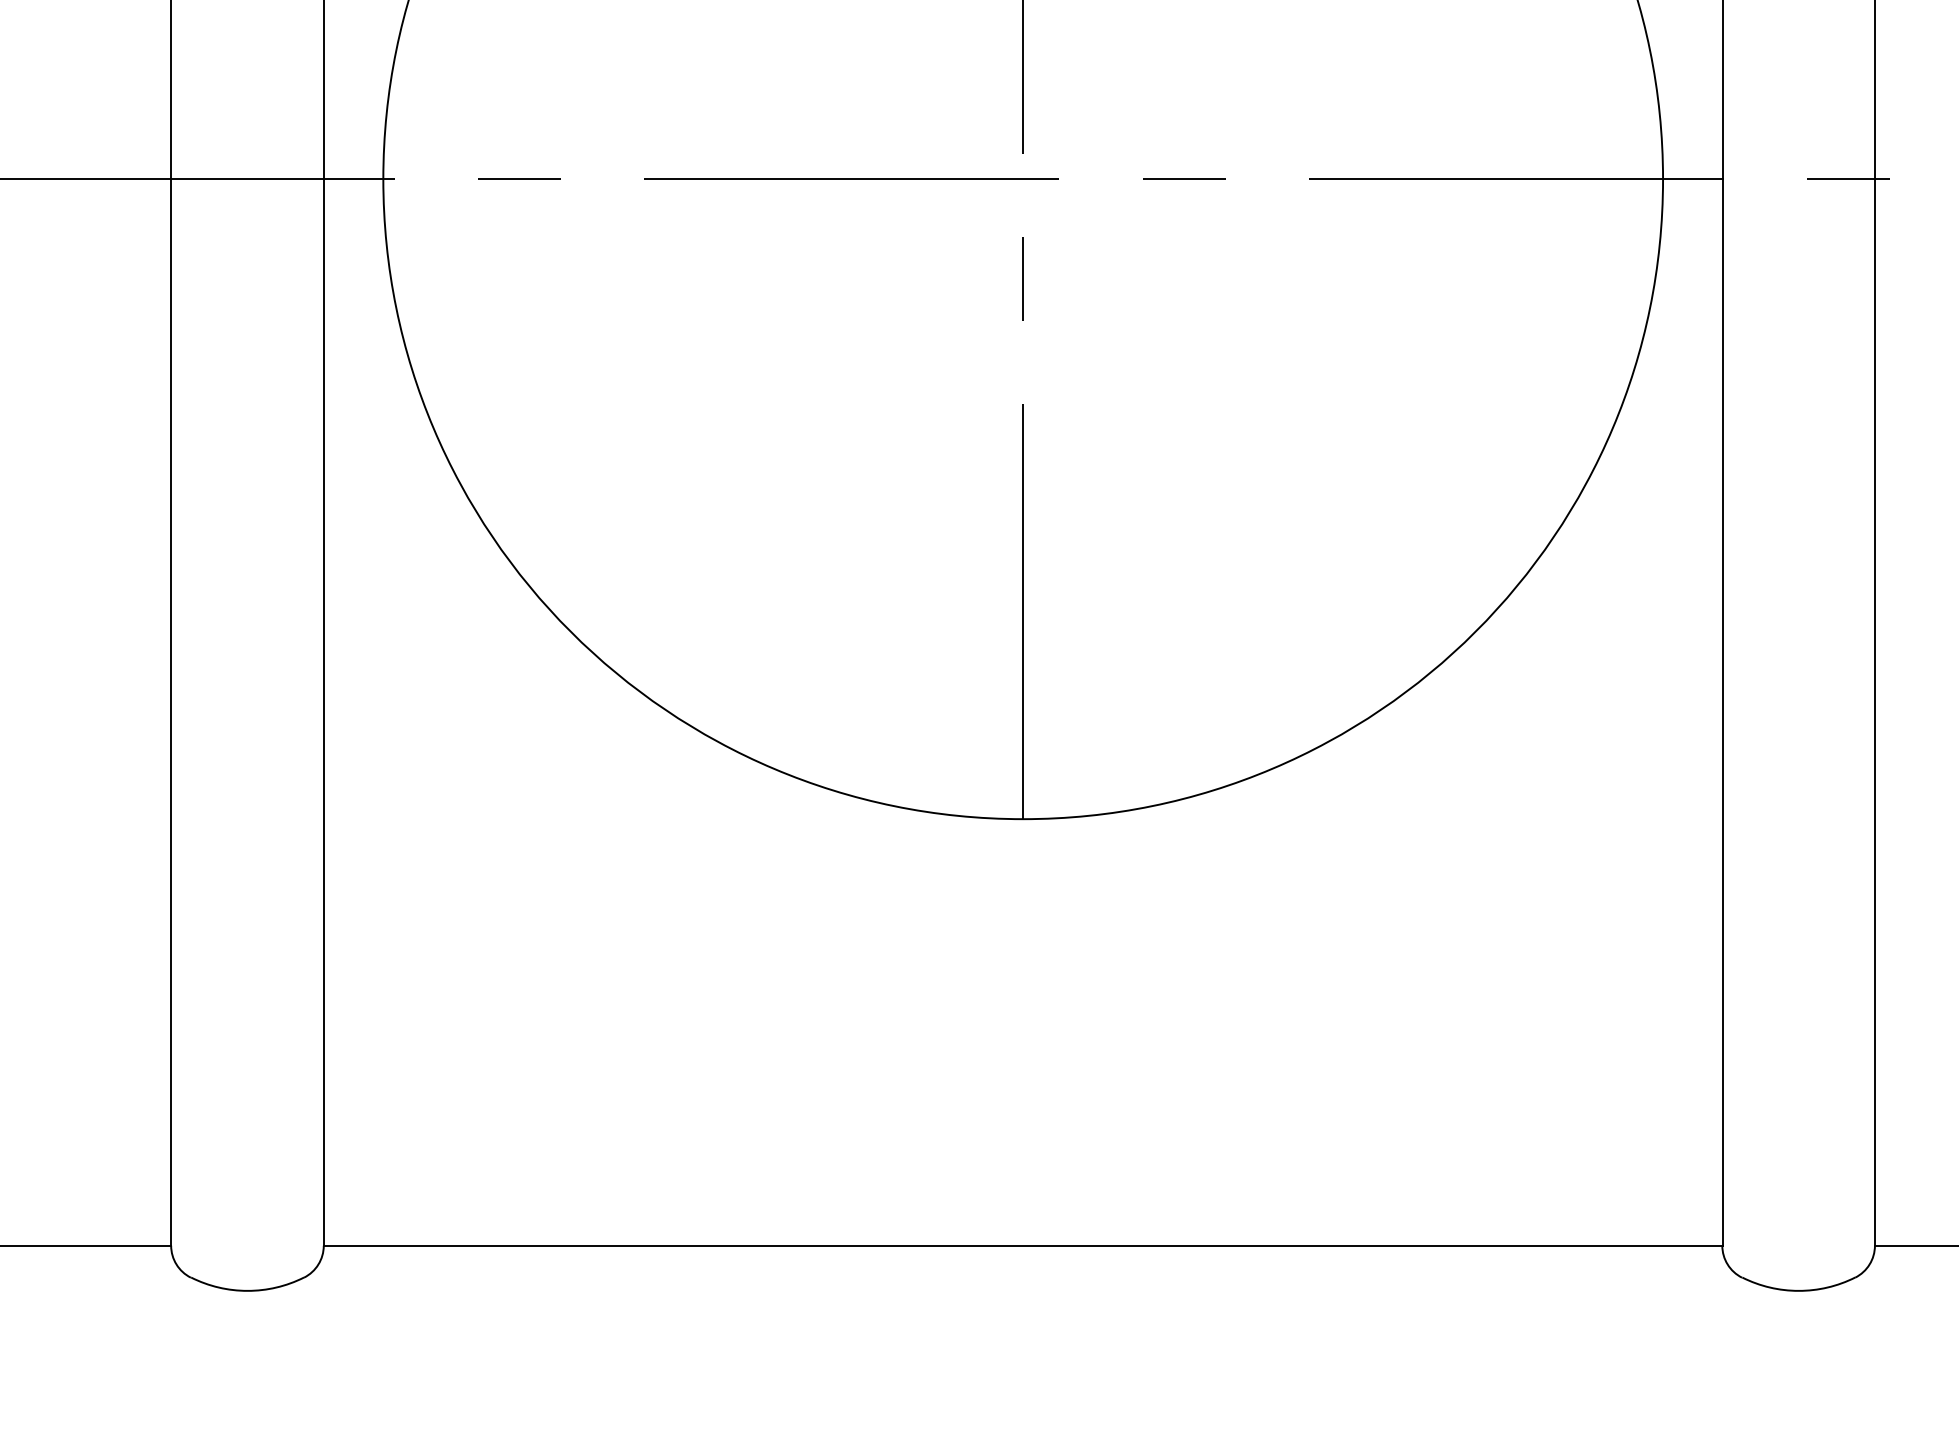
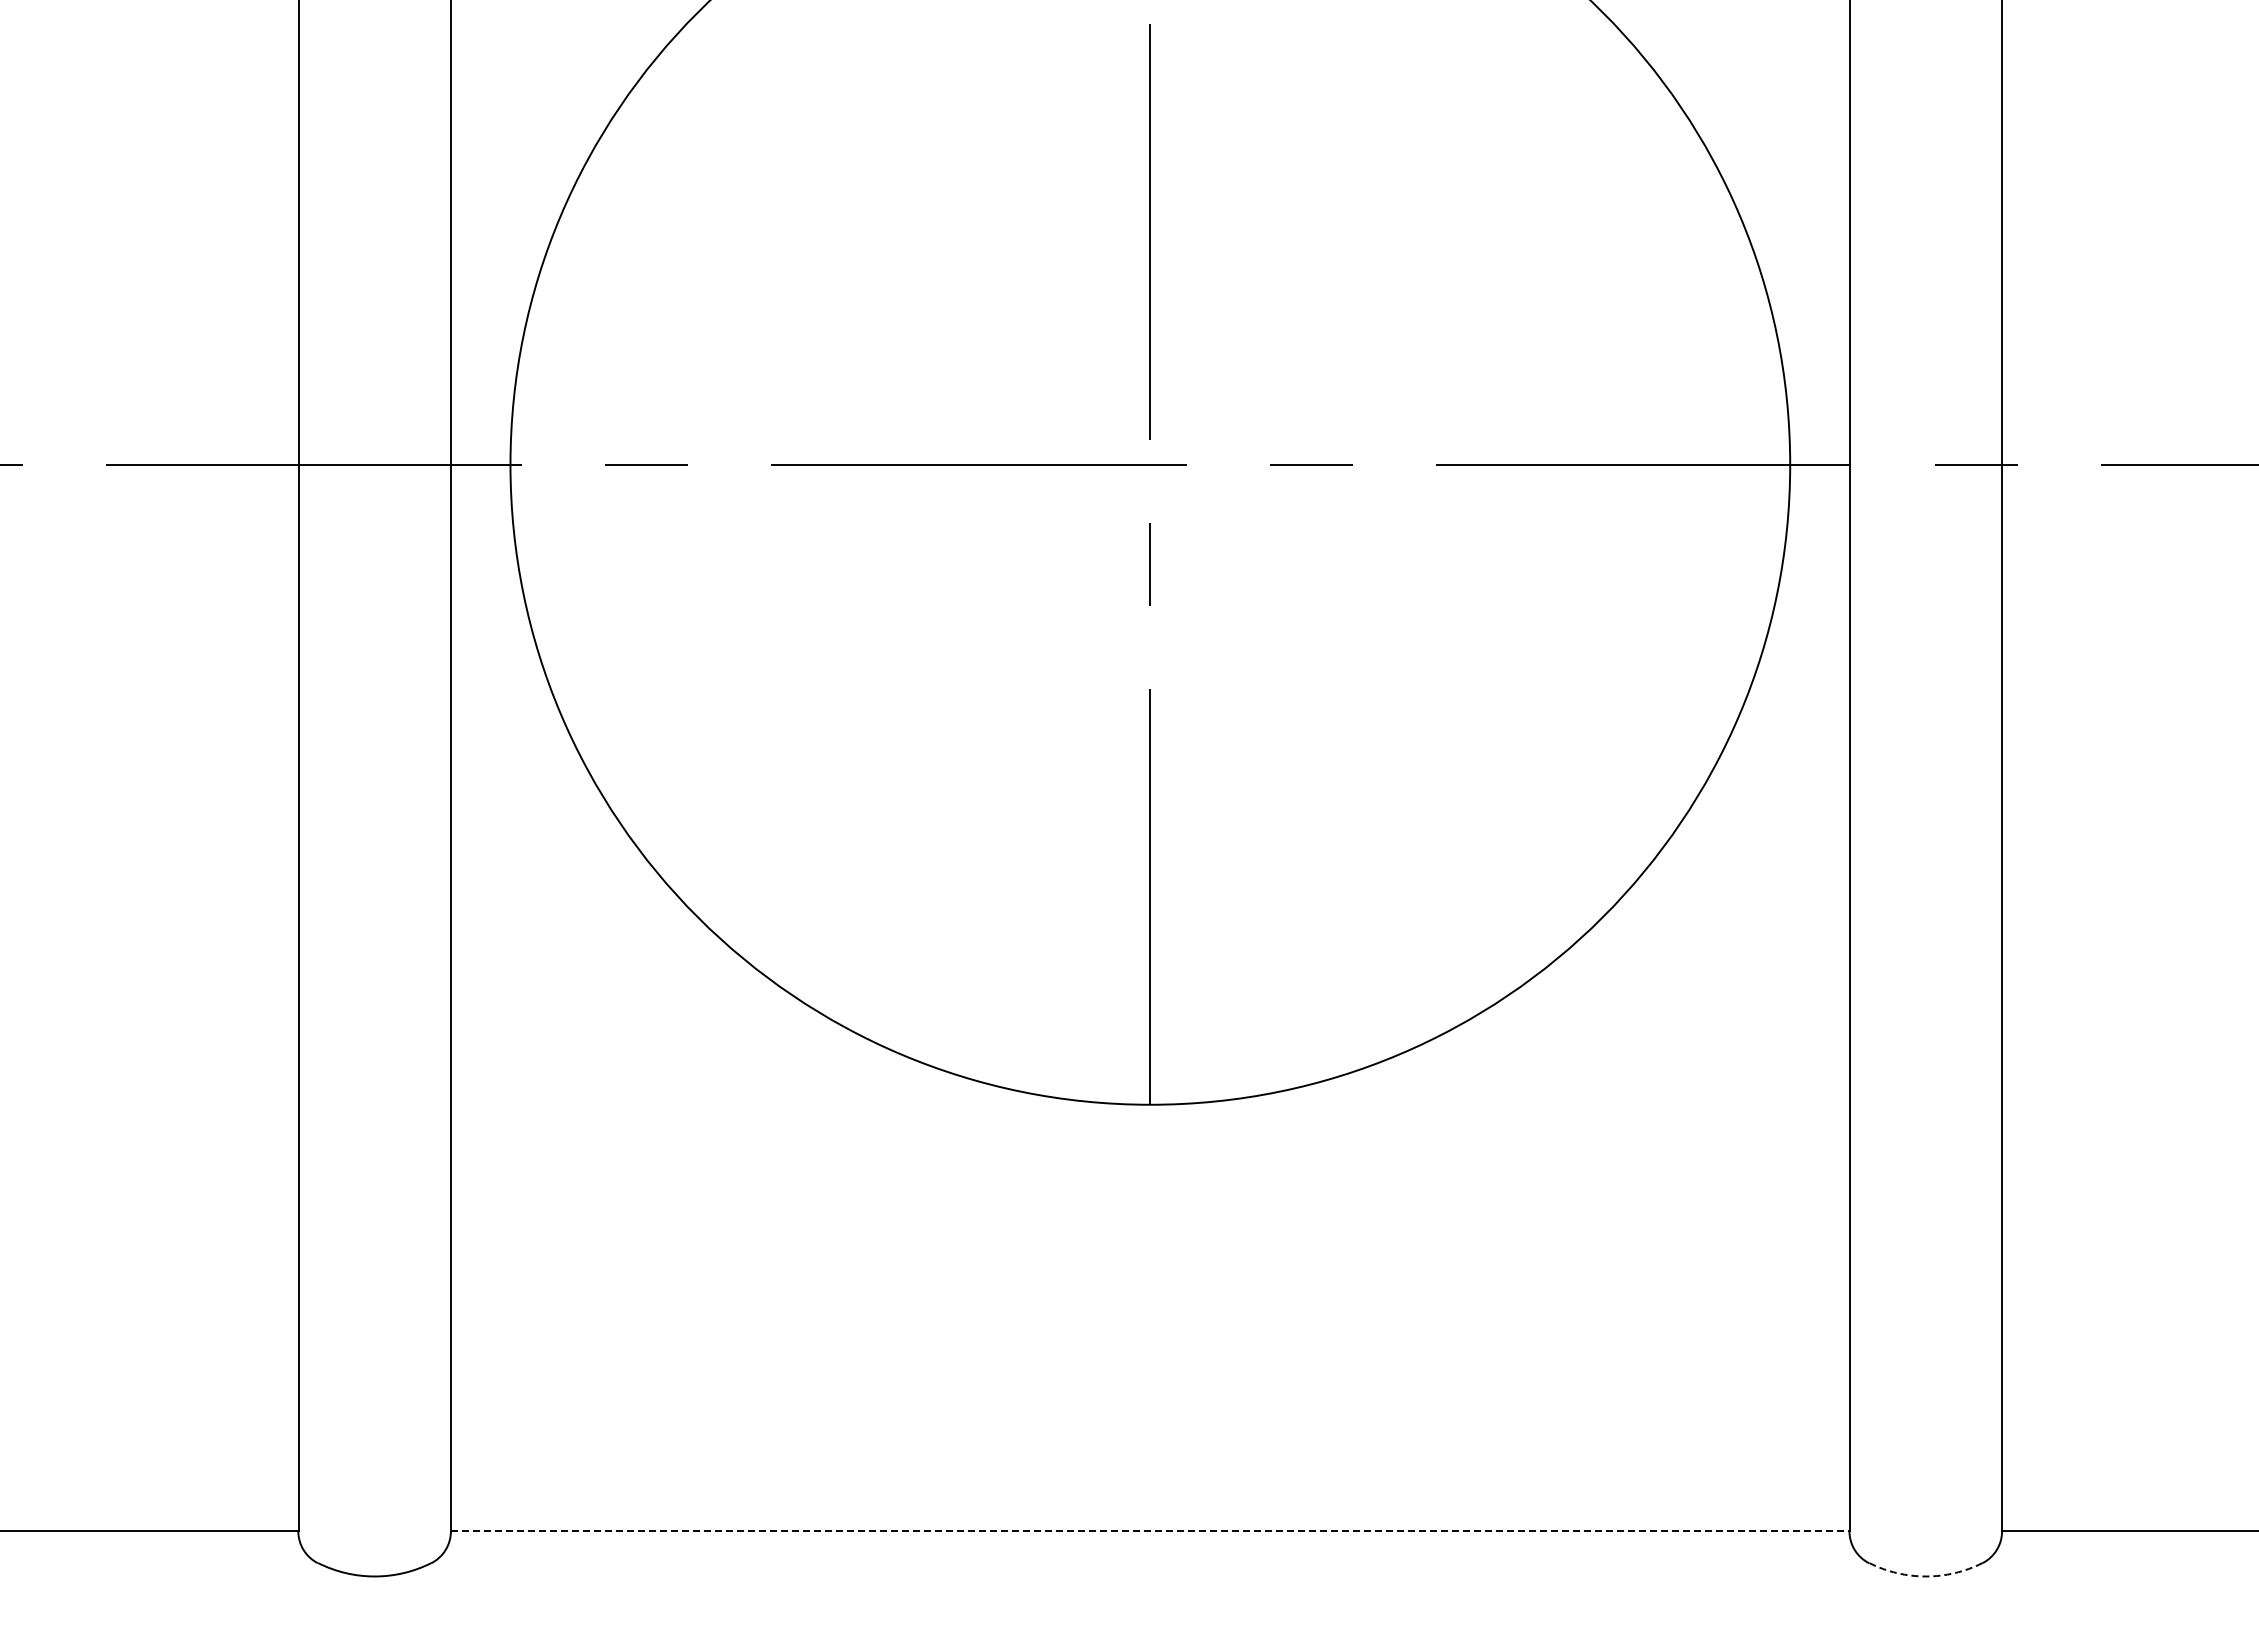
line: (1023, 1245) -> (1150, 1531), solid -> dashed
arc: (1798, 1290) -> (1925, 1576), solid -> dashed

